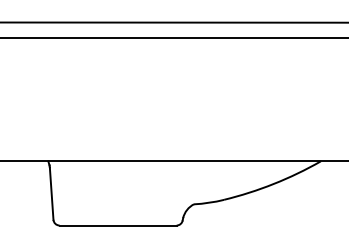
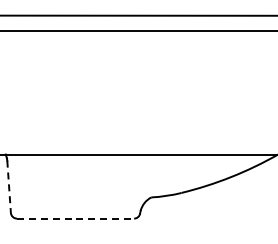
line: (51, 194) -> (8, 187), solid -> dashed
line: (118, 225) -> (75, 218), solid -> dashed

